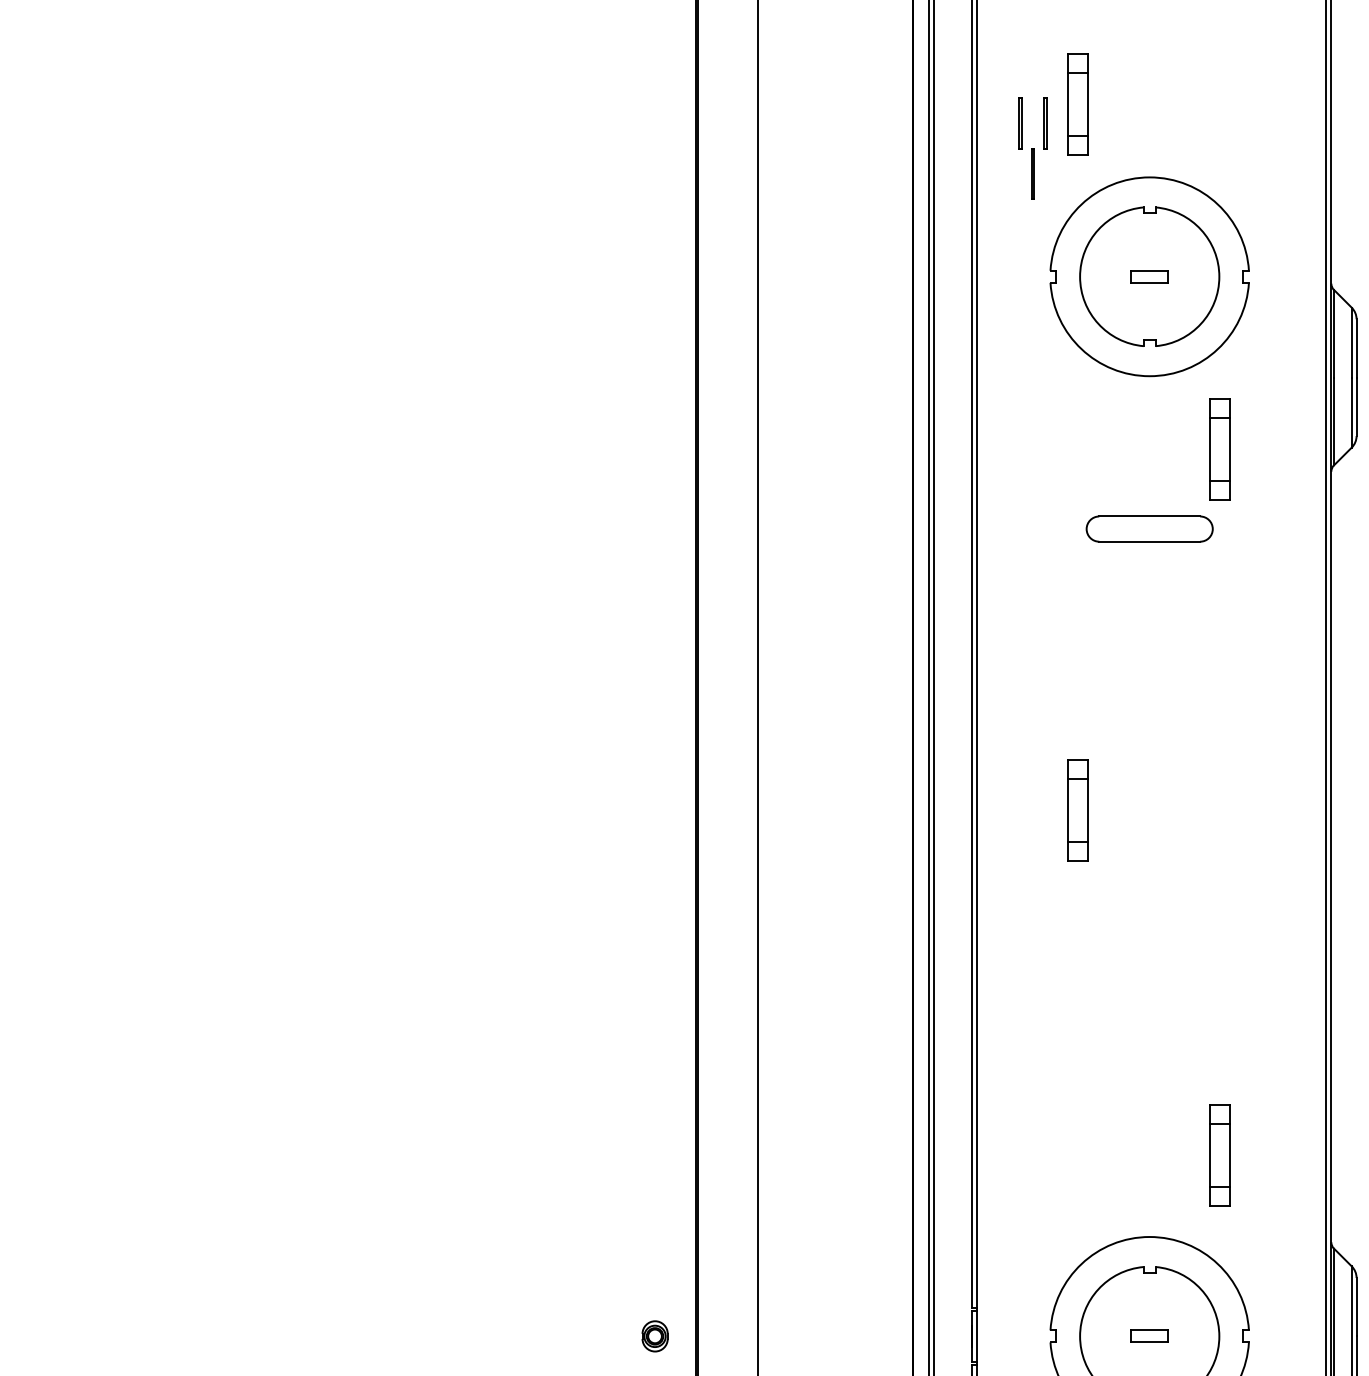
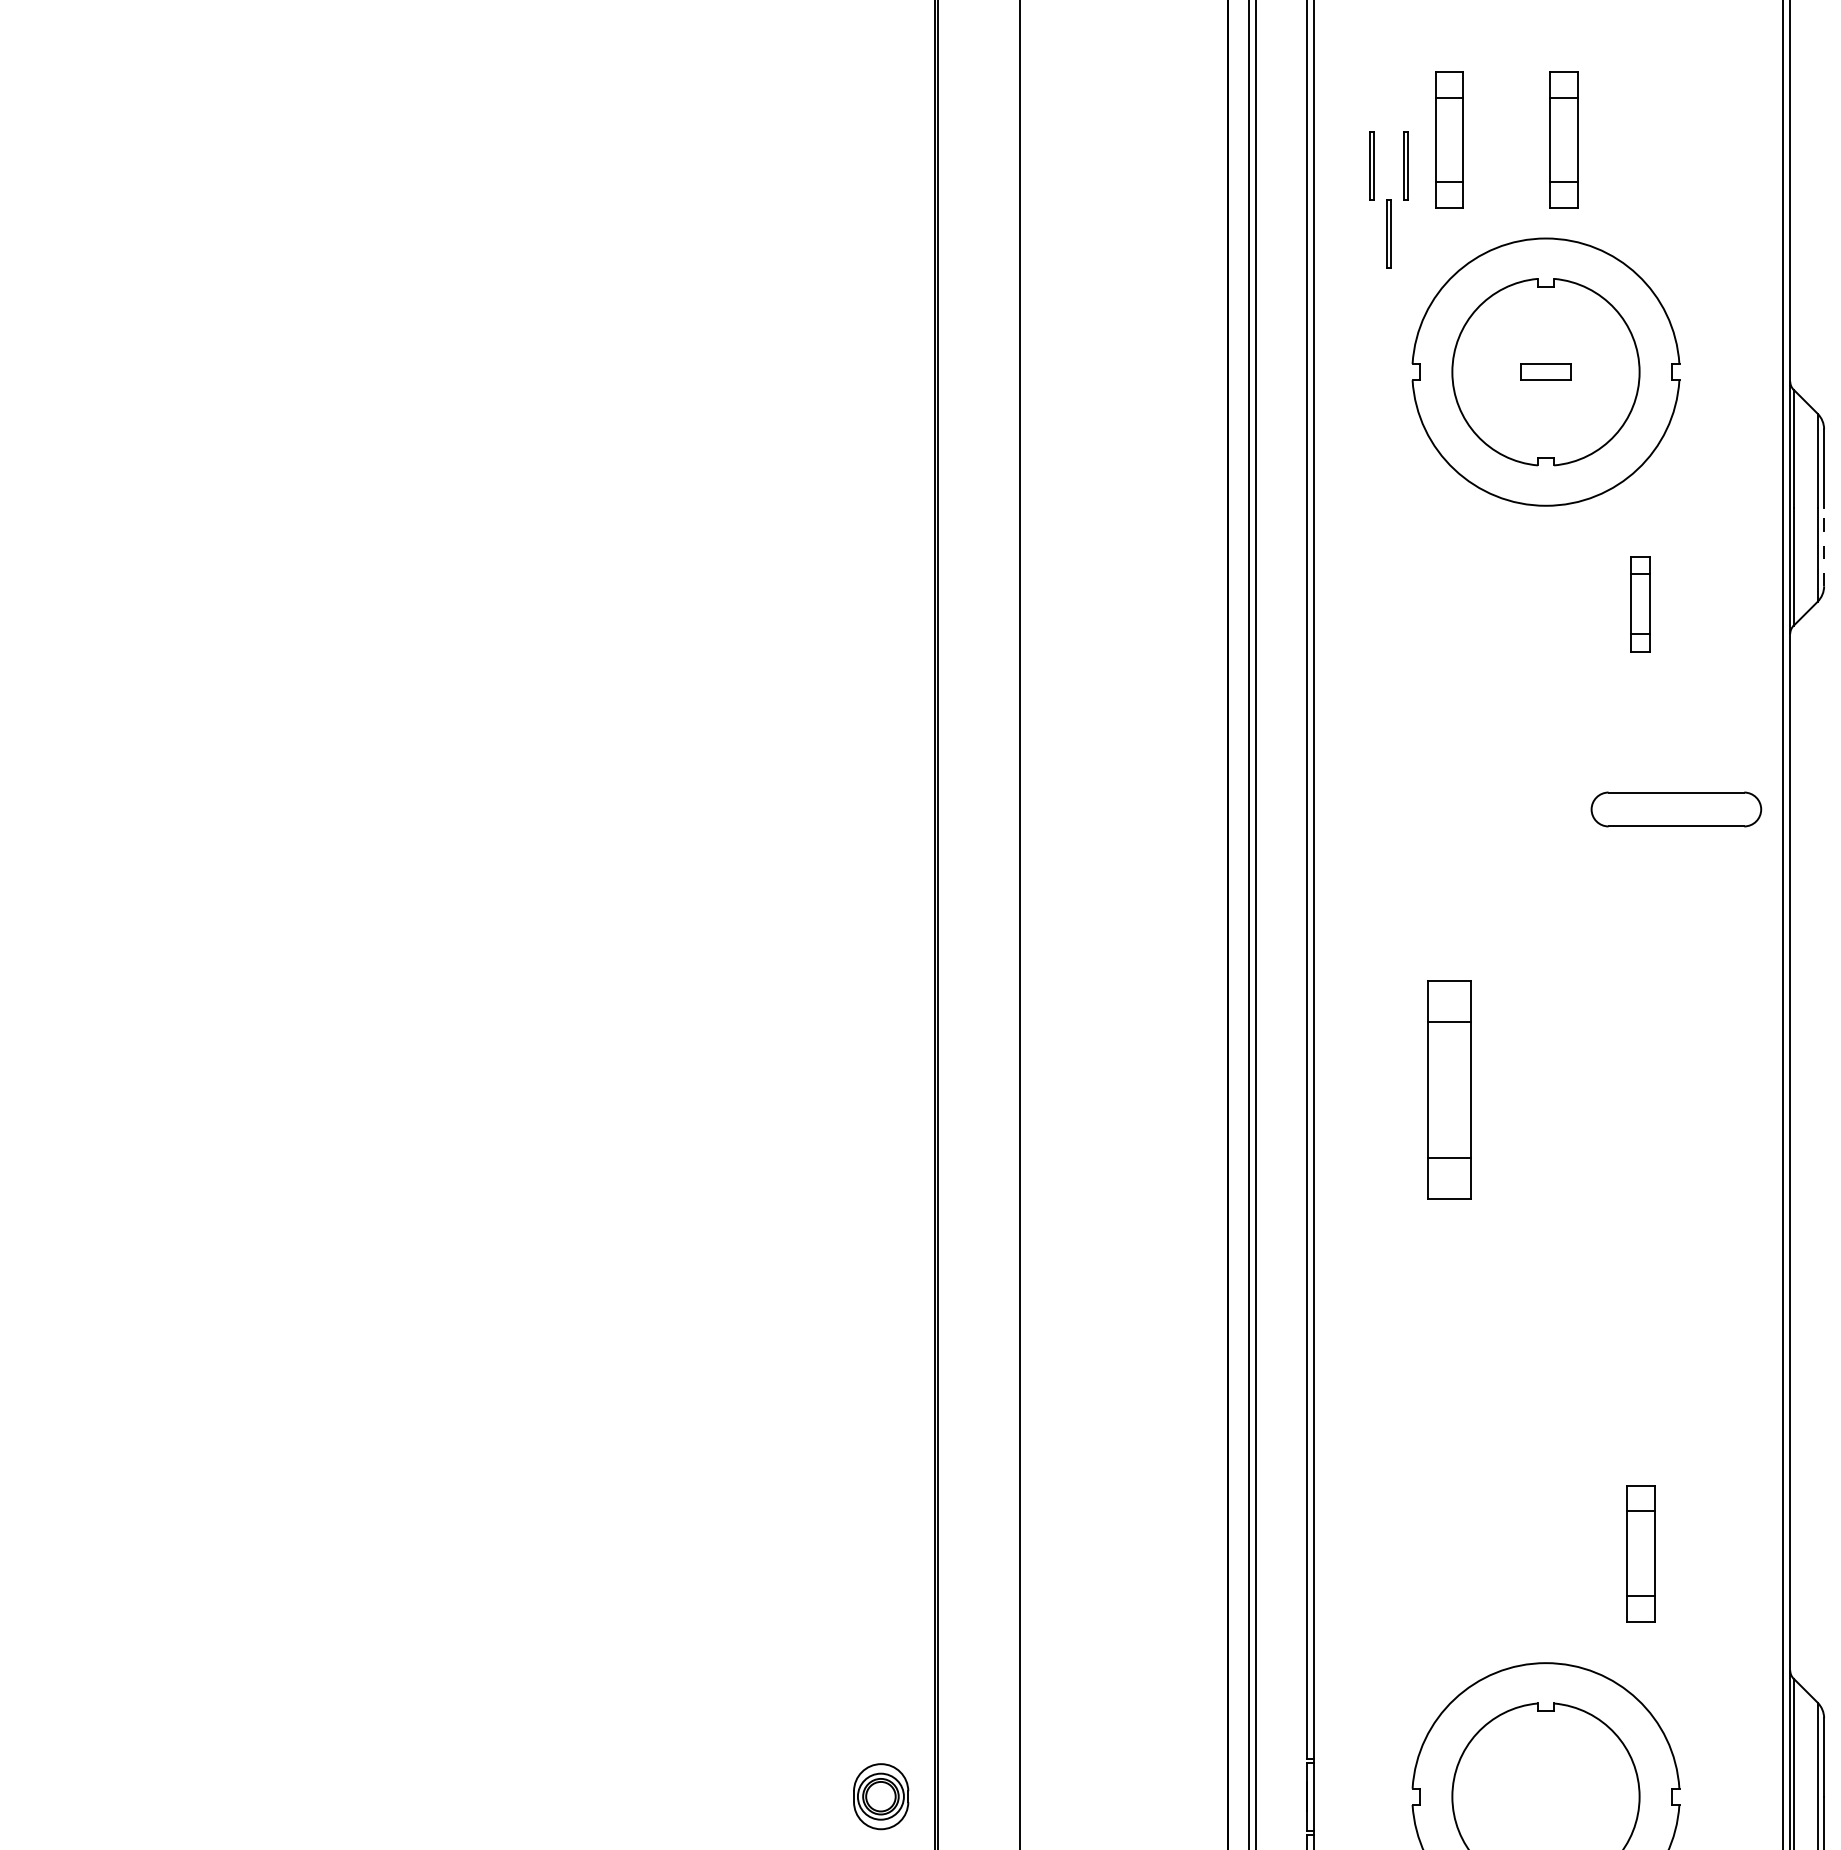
part: (1162, 104) -> (1563, 140), added
line: (1356, 406) -> (1824, 546), solid -> dashed
part: (1219, 449) -> (1639, 604), size x0.7
part: (1149, 528) -> (1676, 808), moved
part: (1077, 810) -> (1448, 1089), size x1.6
part: (1149, 1335) -> (1545, 1795), removed
part: (654, 1336) -> (880, 1796), size x1.6

